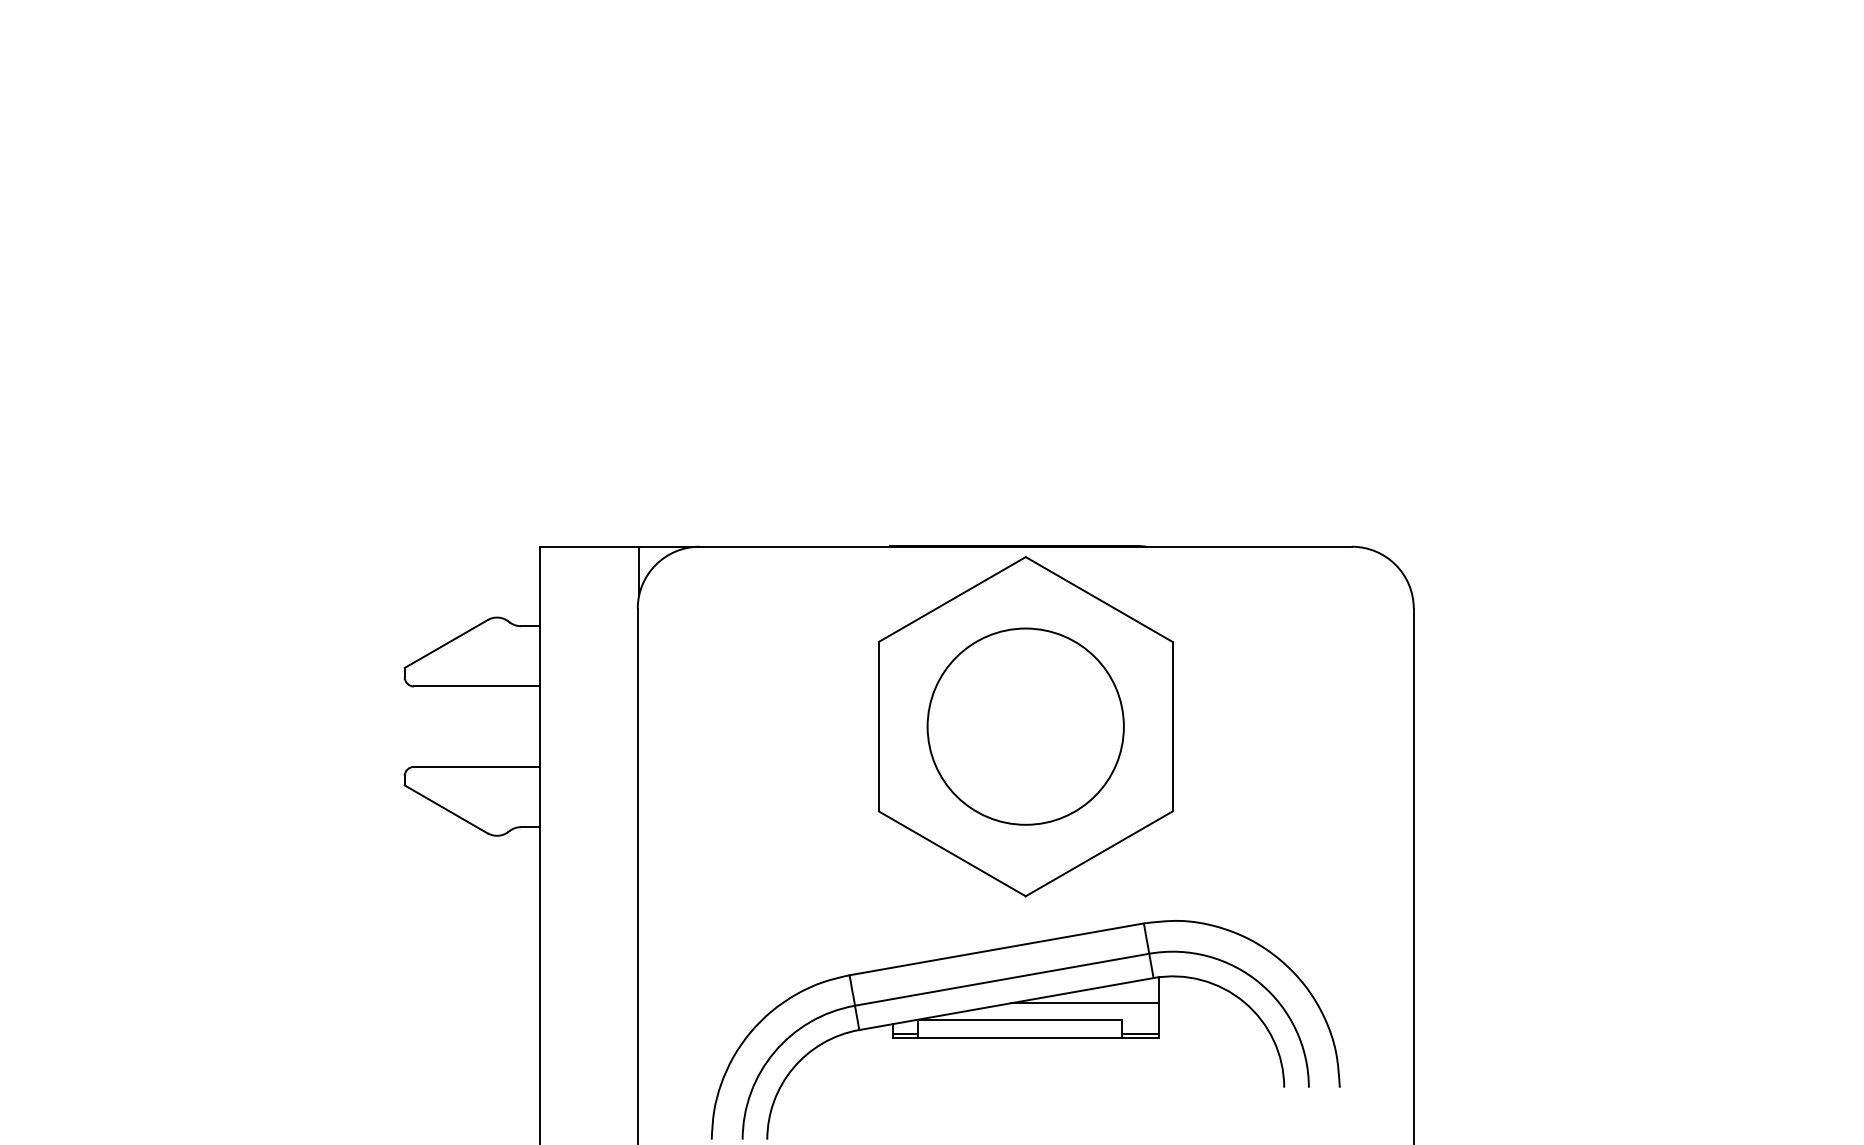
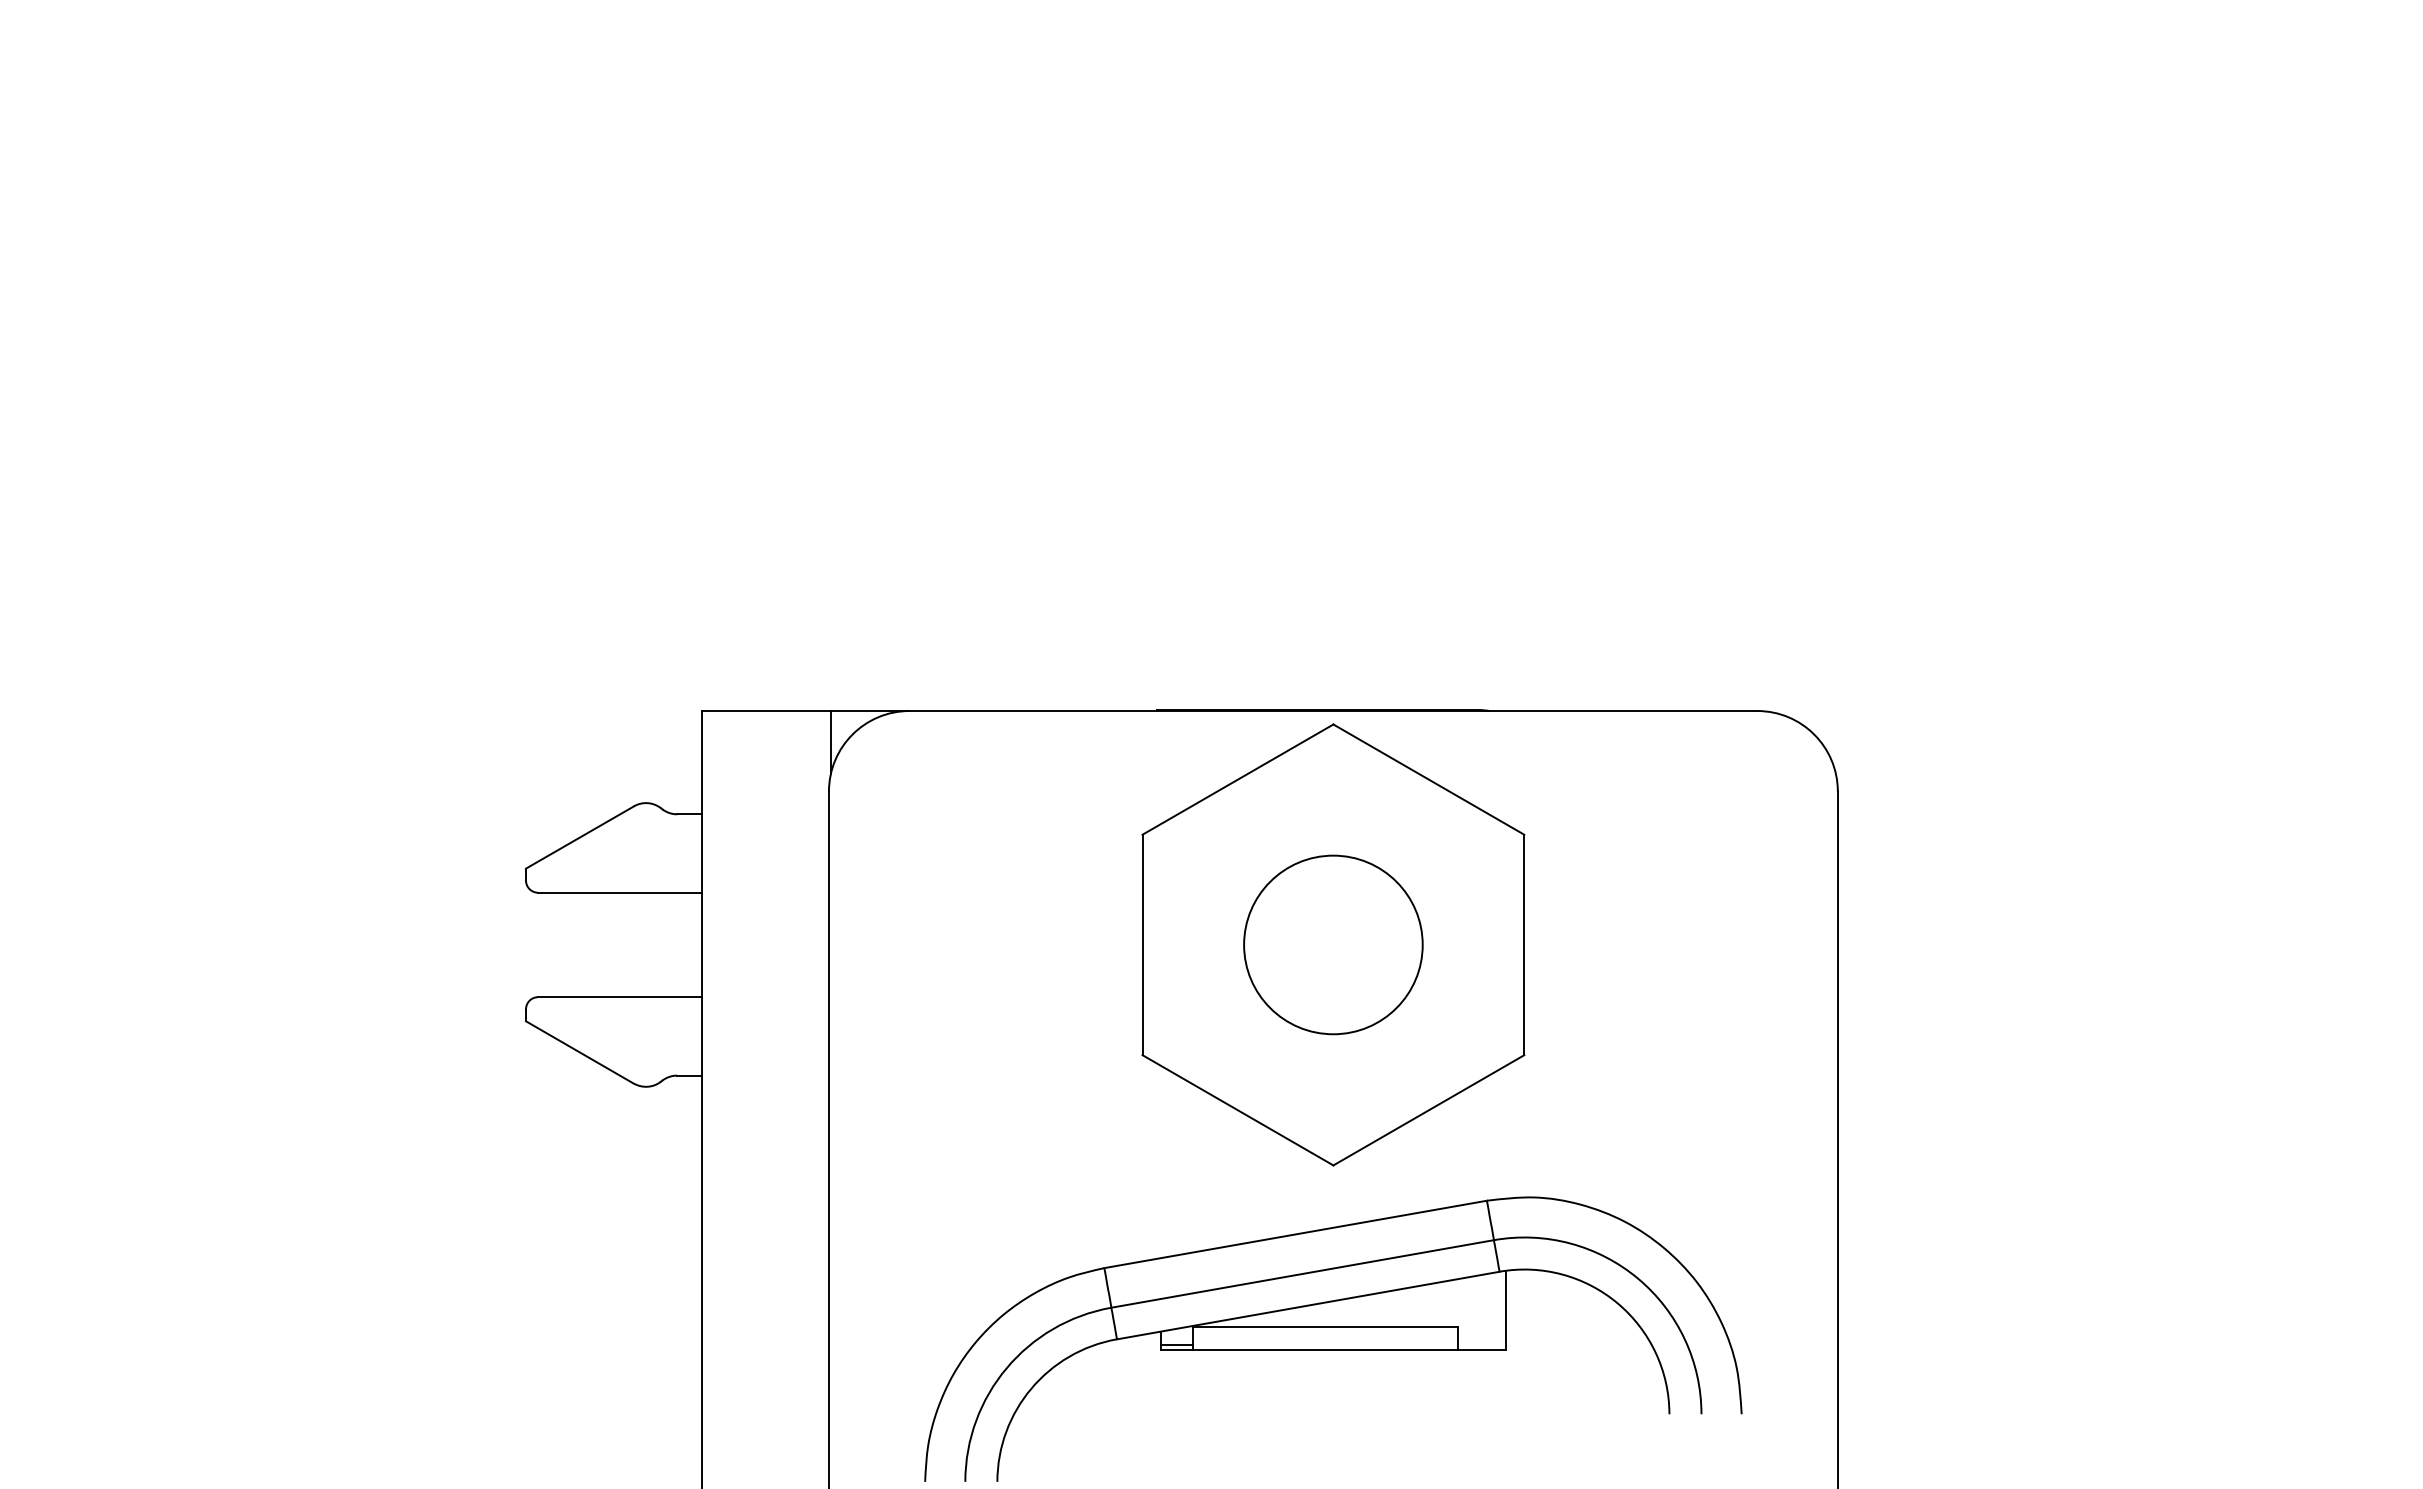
circle: (1025, 726) -> (1333, 944), size x0.7
line: (1084, 1003) -> (1409, 1304), removed
line: (1139, 1034) -> (1481, 1344), removed

